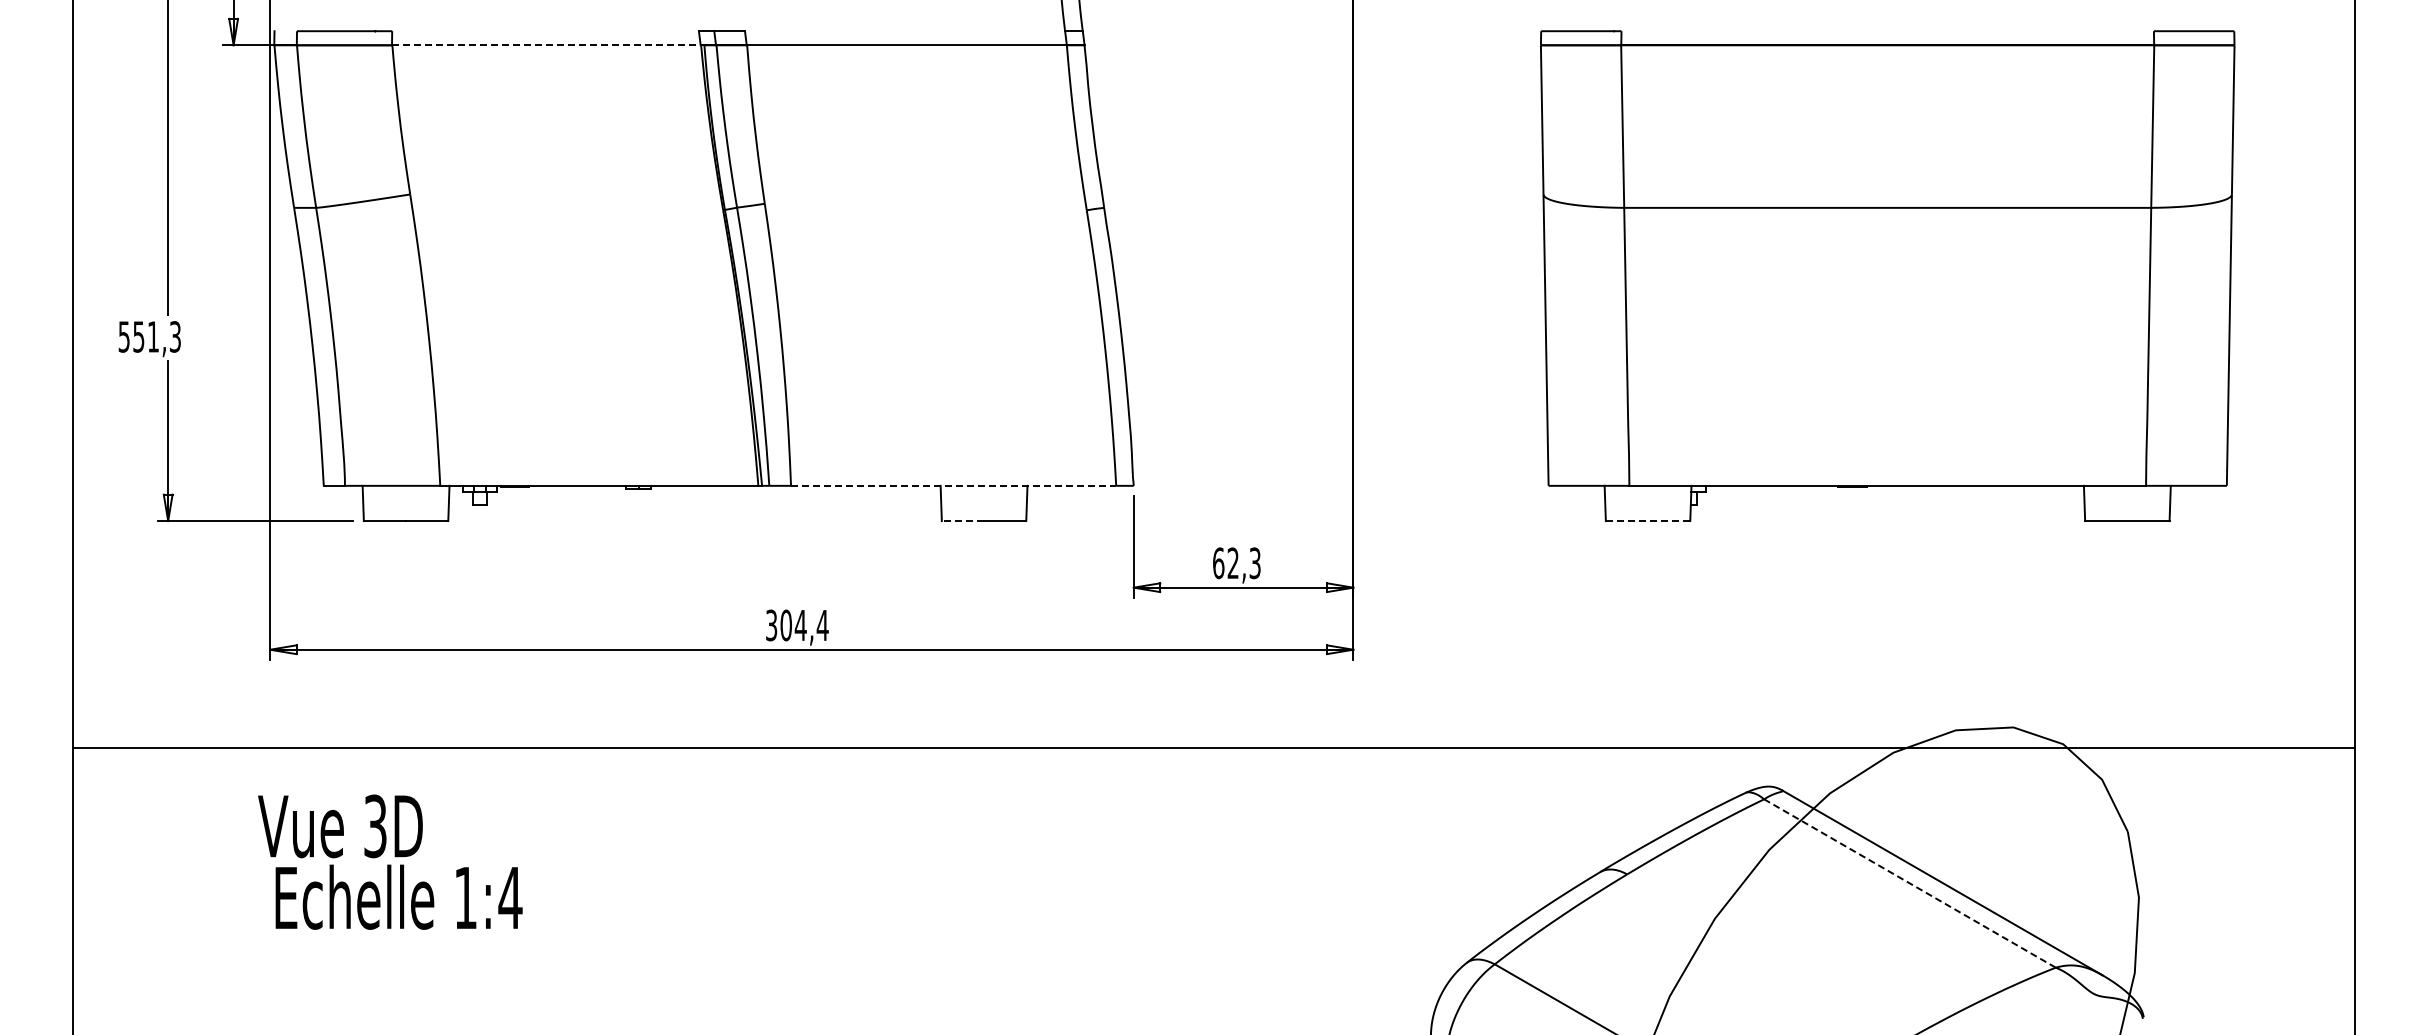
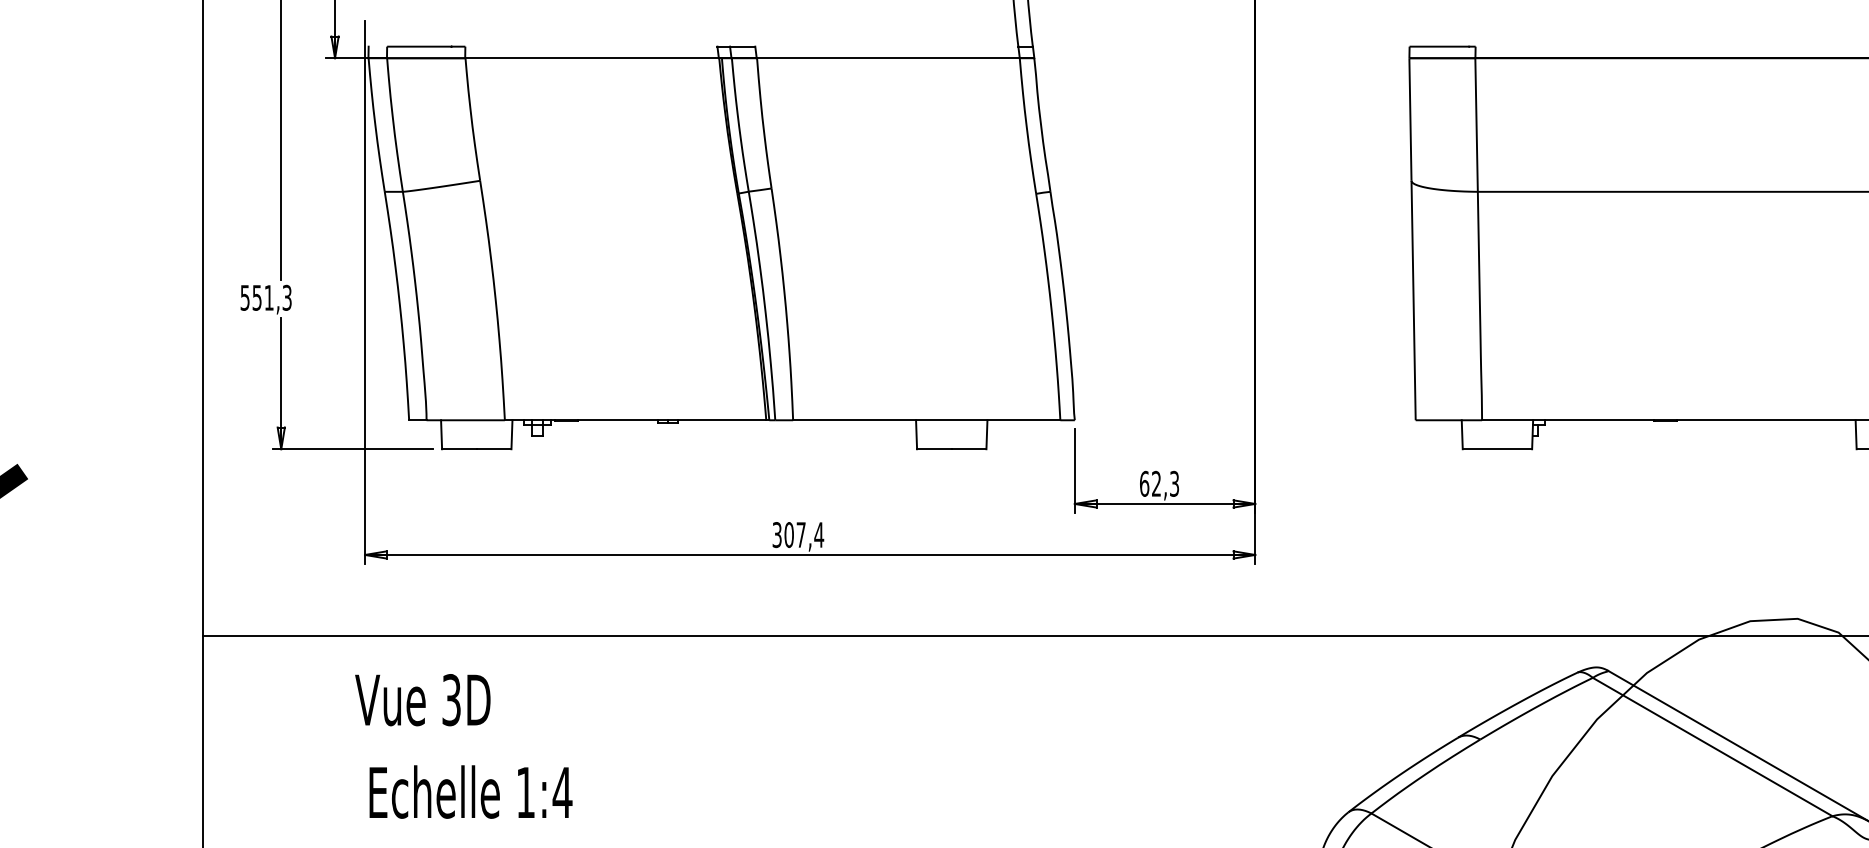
line: (547, 45) -> (592, 58), dashed -> solid
line: (953, 485) -> (926, 419), dashed -> solid
line: (962, 521) -> (934, 449), dashed -> solid
line: (1647, 521) -> (1496, 449), dashed -> solid
text: (800, 625) -> (800, 535), 304,4 -> 307,4
line: (1909, 883) -> (1712, 747), dashed -> solid
text: (398, 896) -> (470, 791), moved

